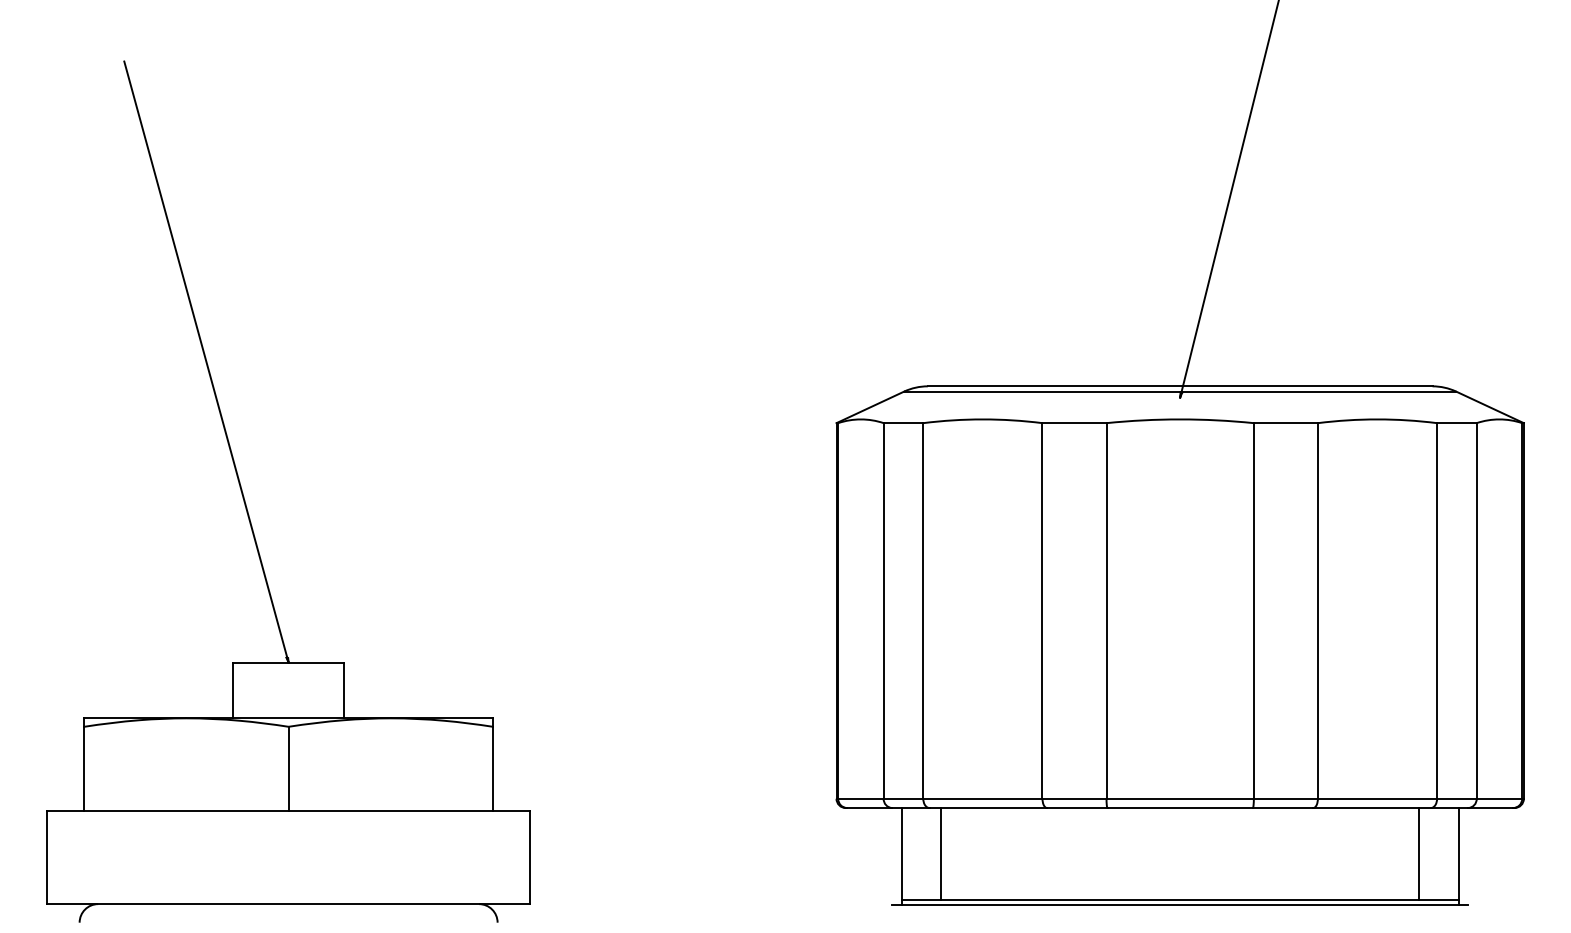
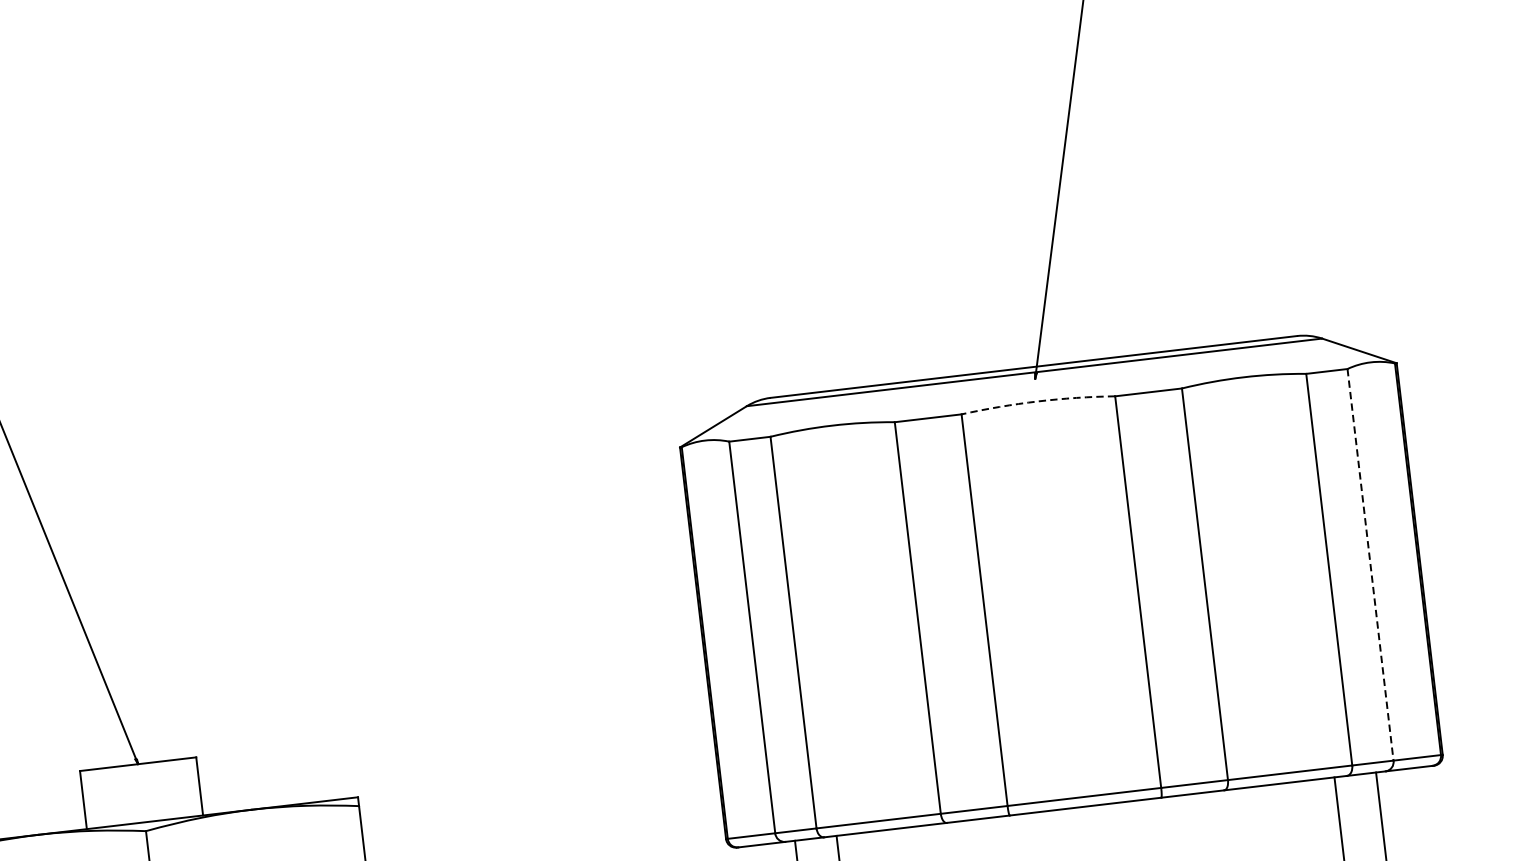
arc: (1180, 419) -> (1038, 401), solid -> dashed
line: (1476, 610) -> (1370, 564), solid -> dashed

